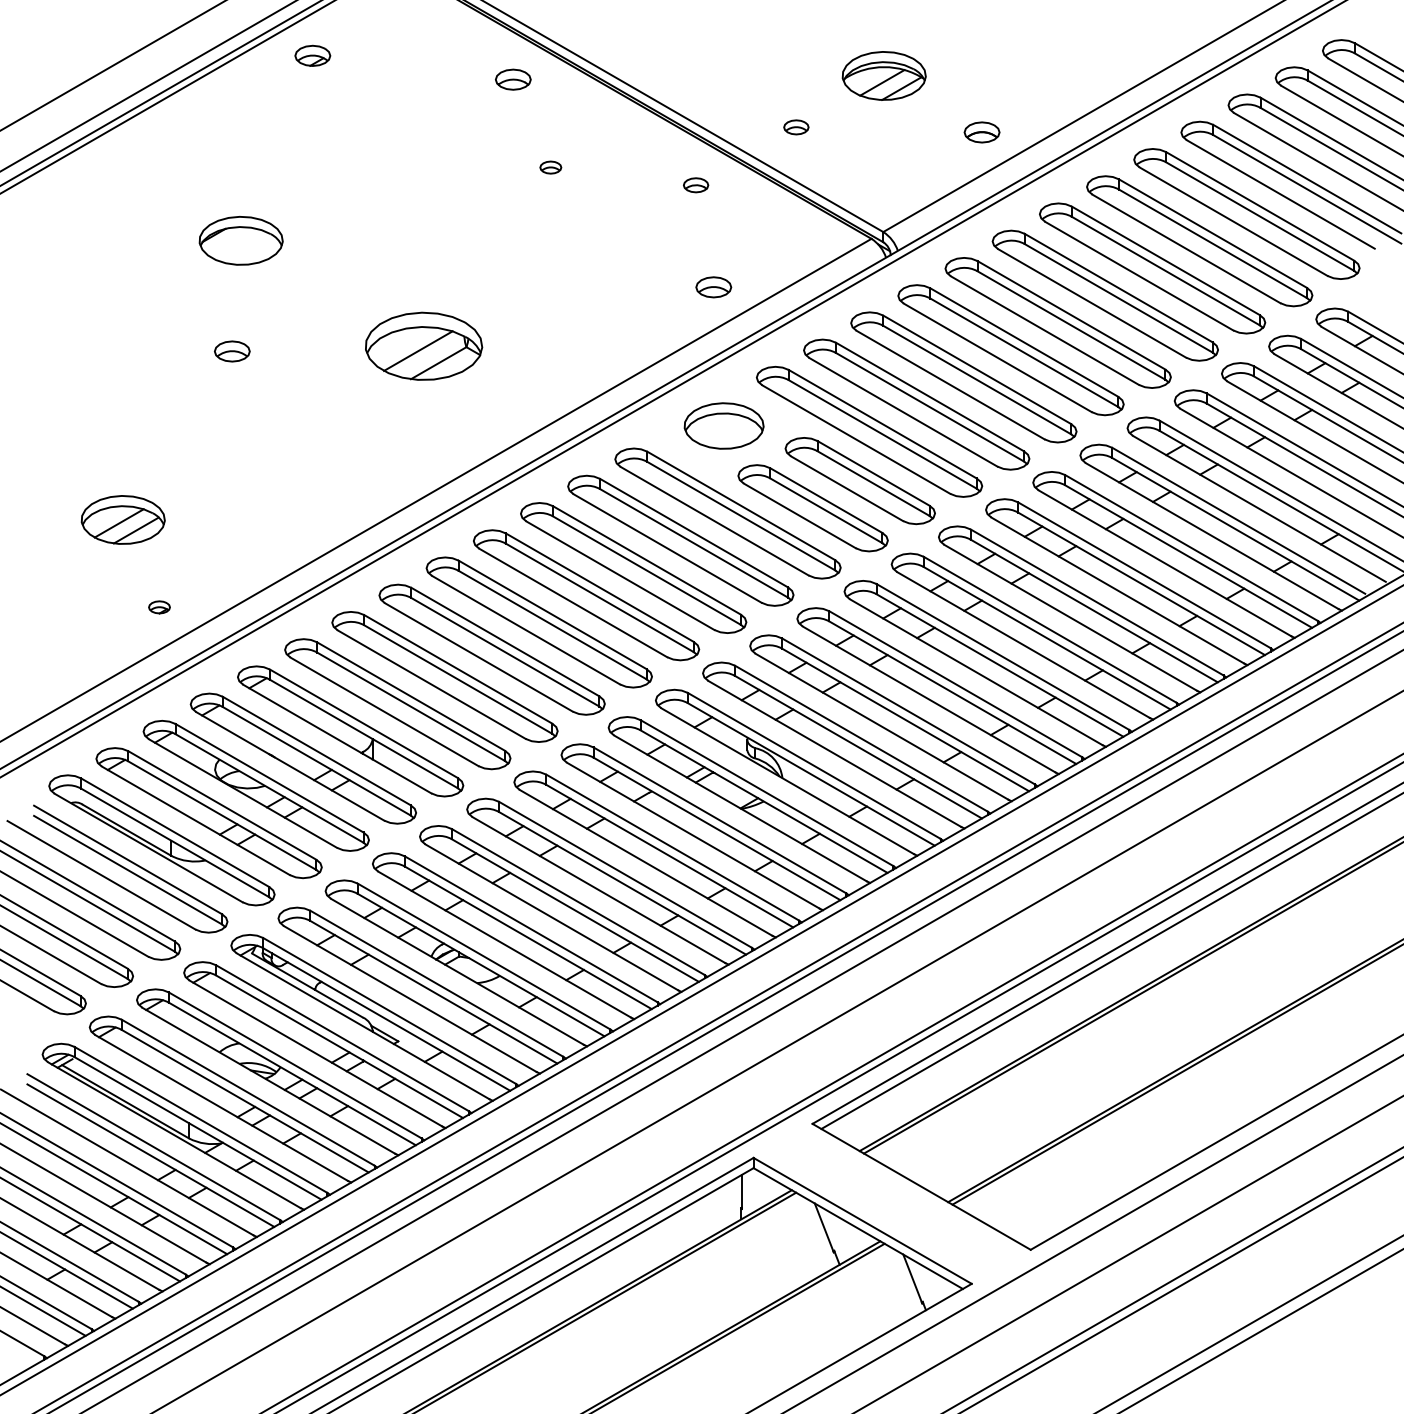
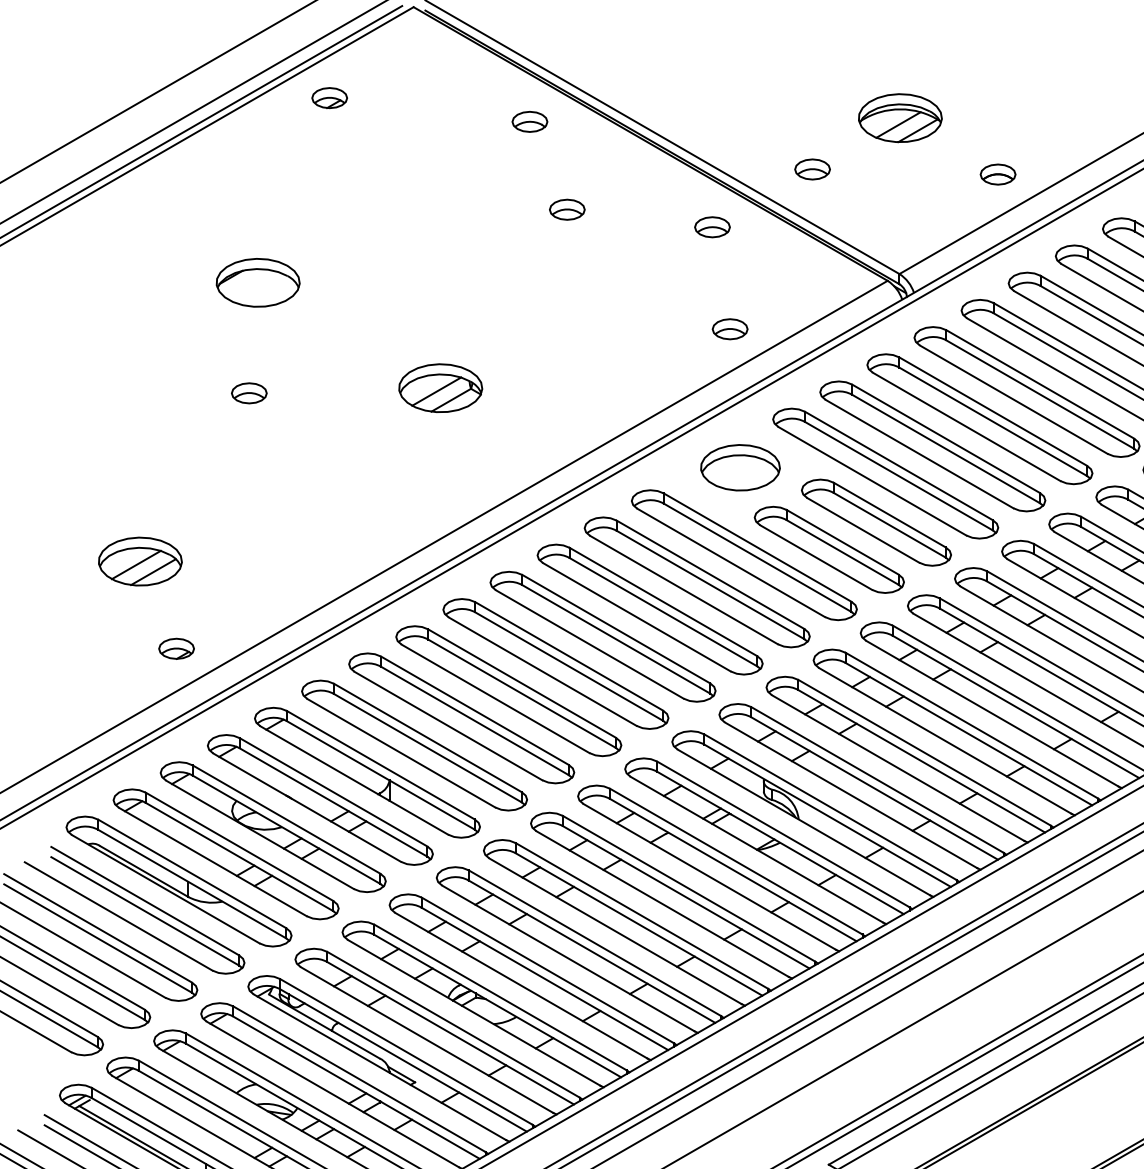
part: (796, 127) -> (812, 169), size x1.43
part: (550, 167) -> (567, 209), size x1.67
part: (695, 185) -> (711, 227), size x1.43
part: (423, 346) -> (440, 388), size x0.71
part: (159, 607) -> (176, 649), size x1.67

